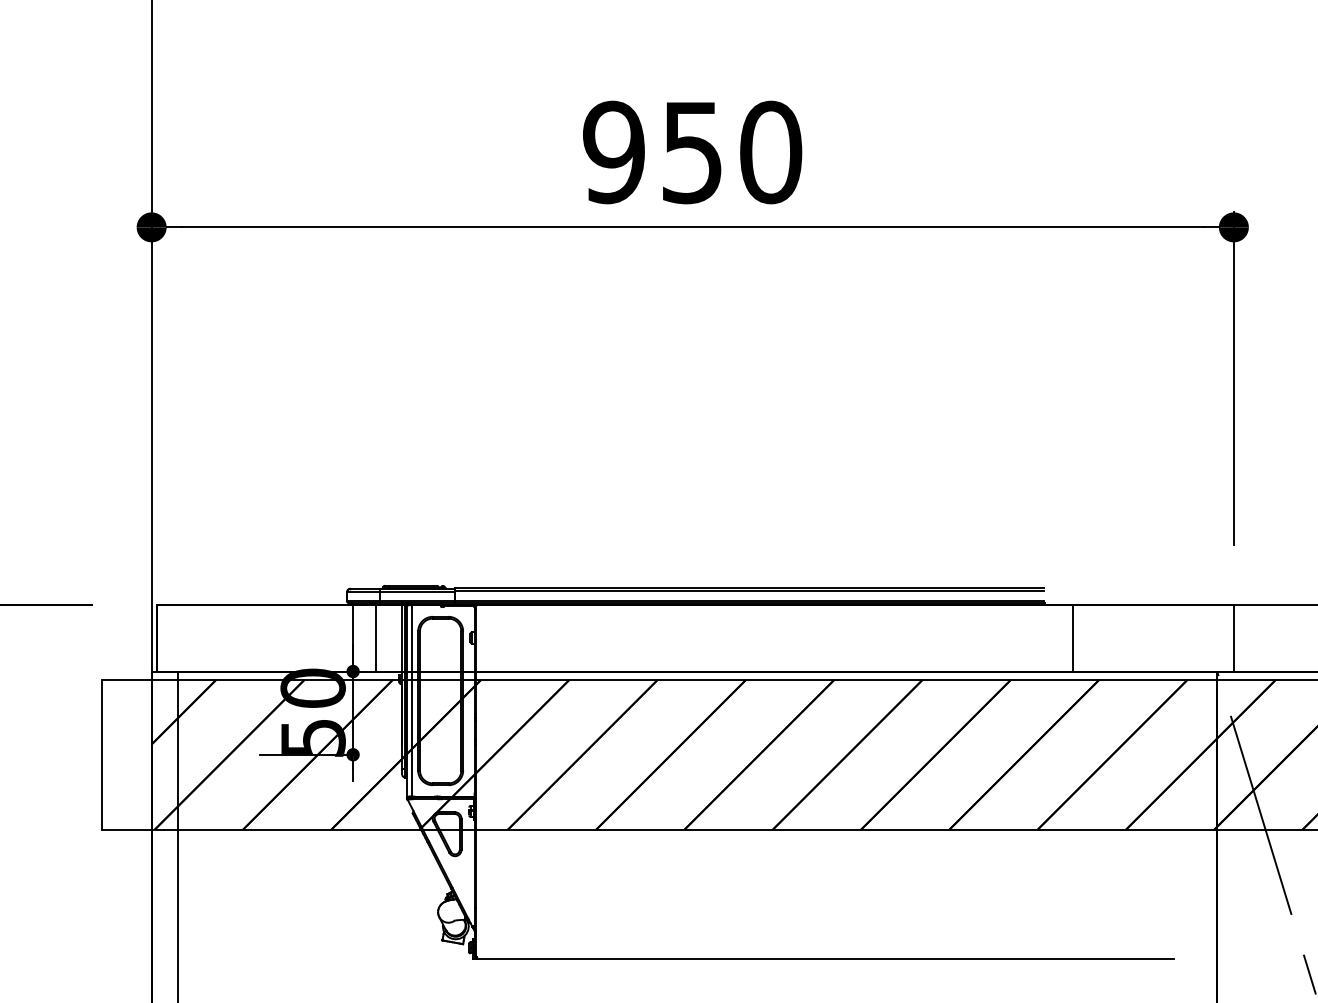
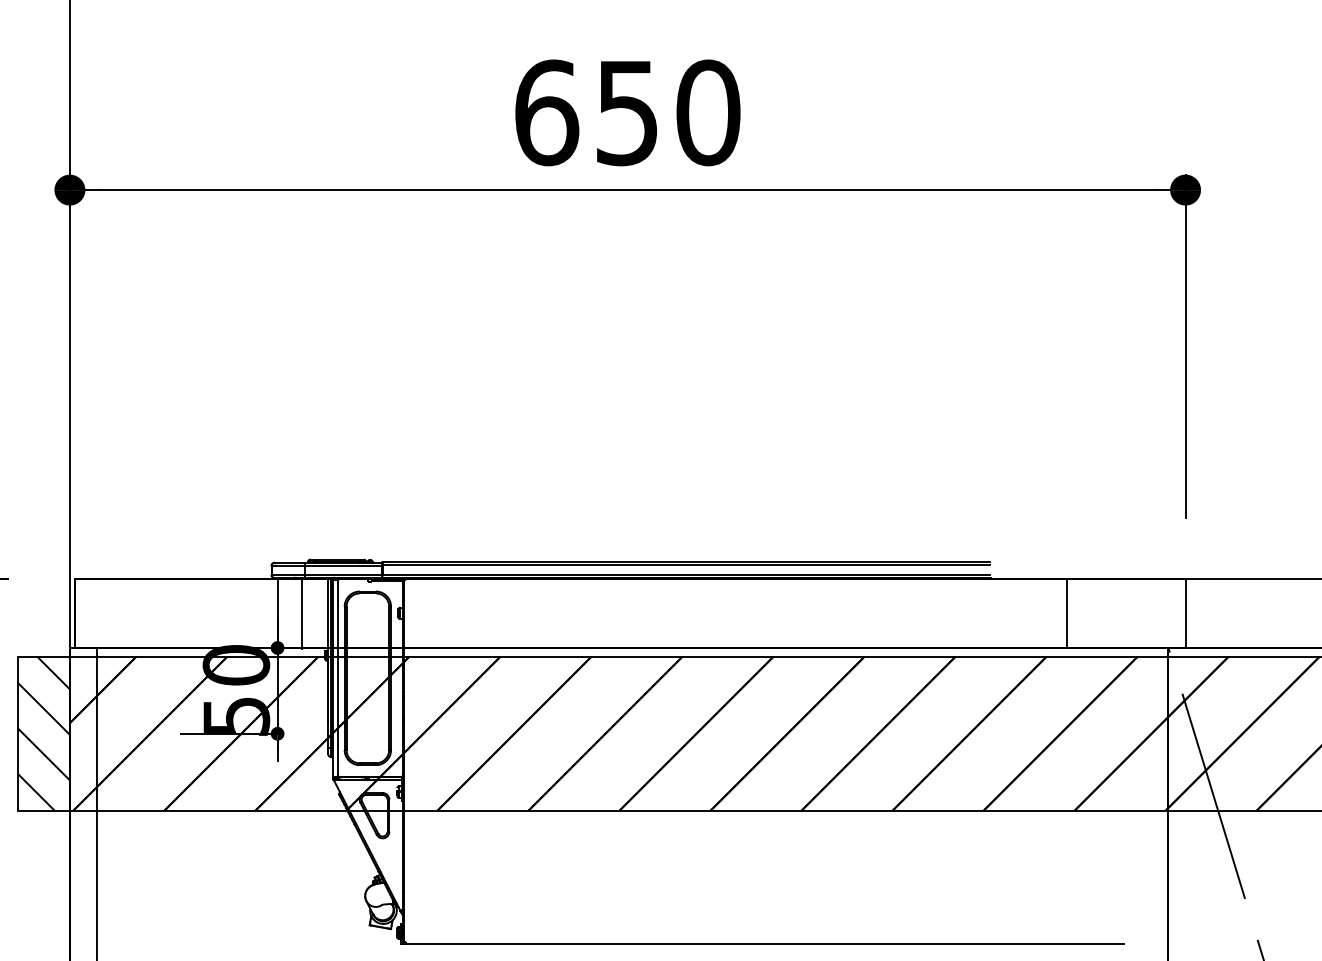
text: (614, 152) -> (547, 112), 950 -> 650
line: (1073, 637) -> (1067, 612), moved
hatch: (126, 754) -> (43, 733), added

